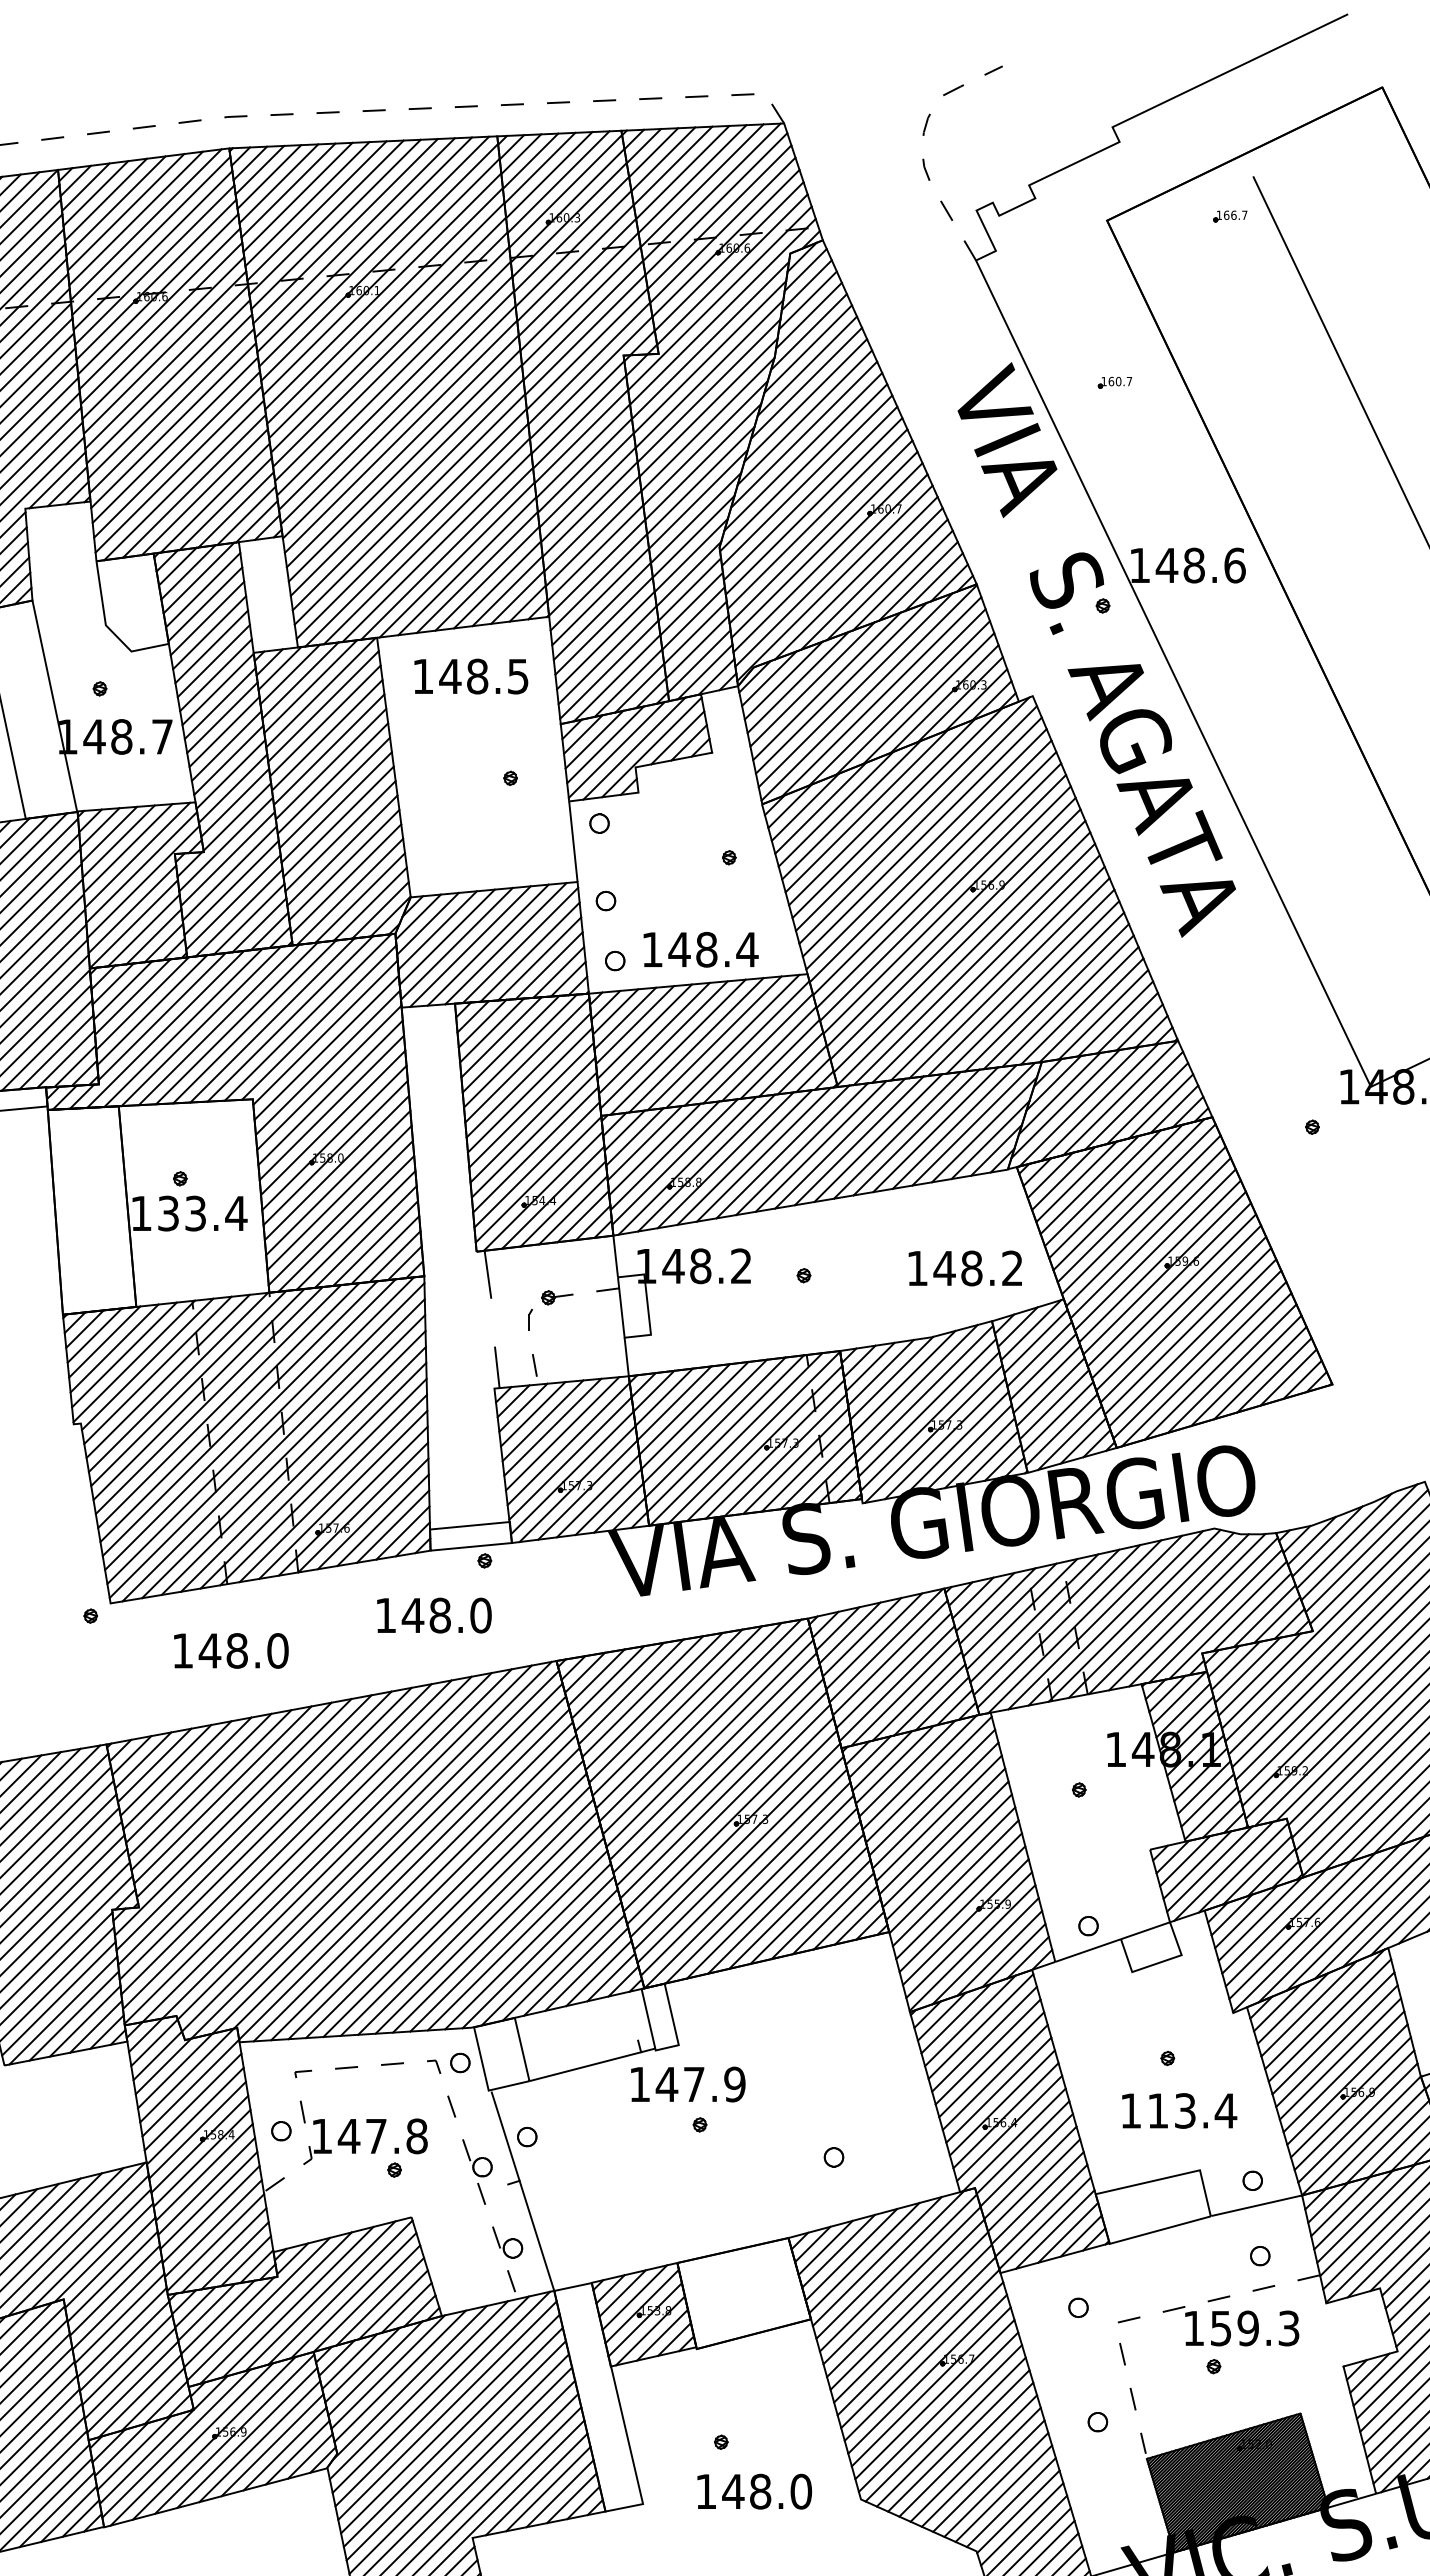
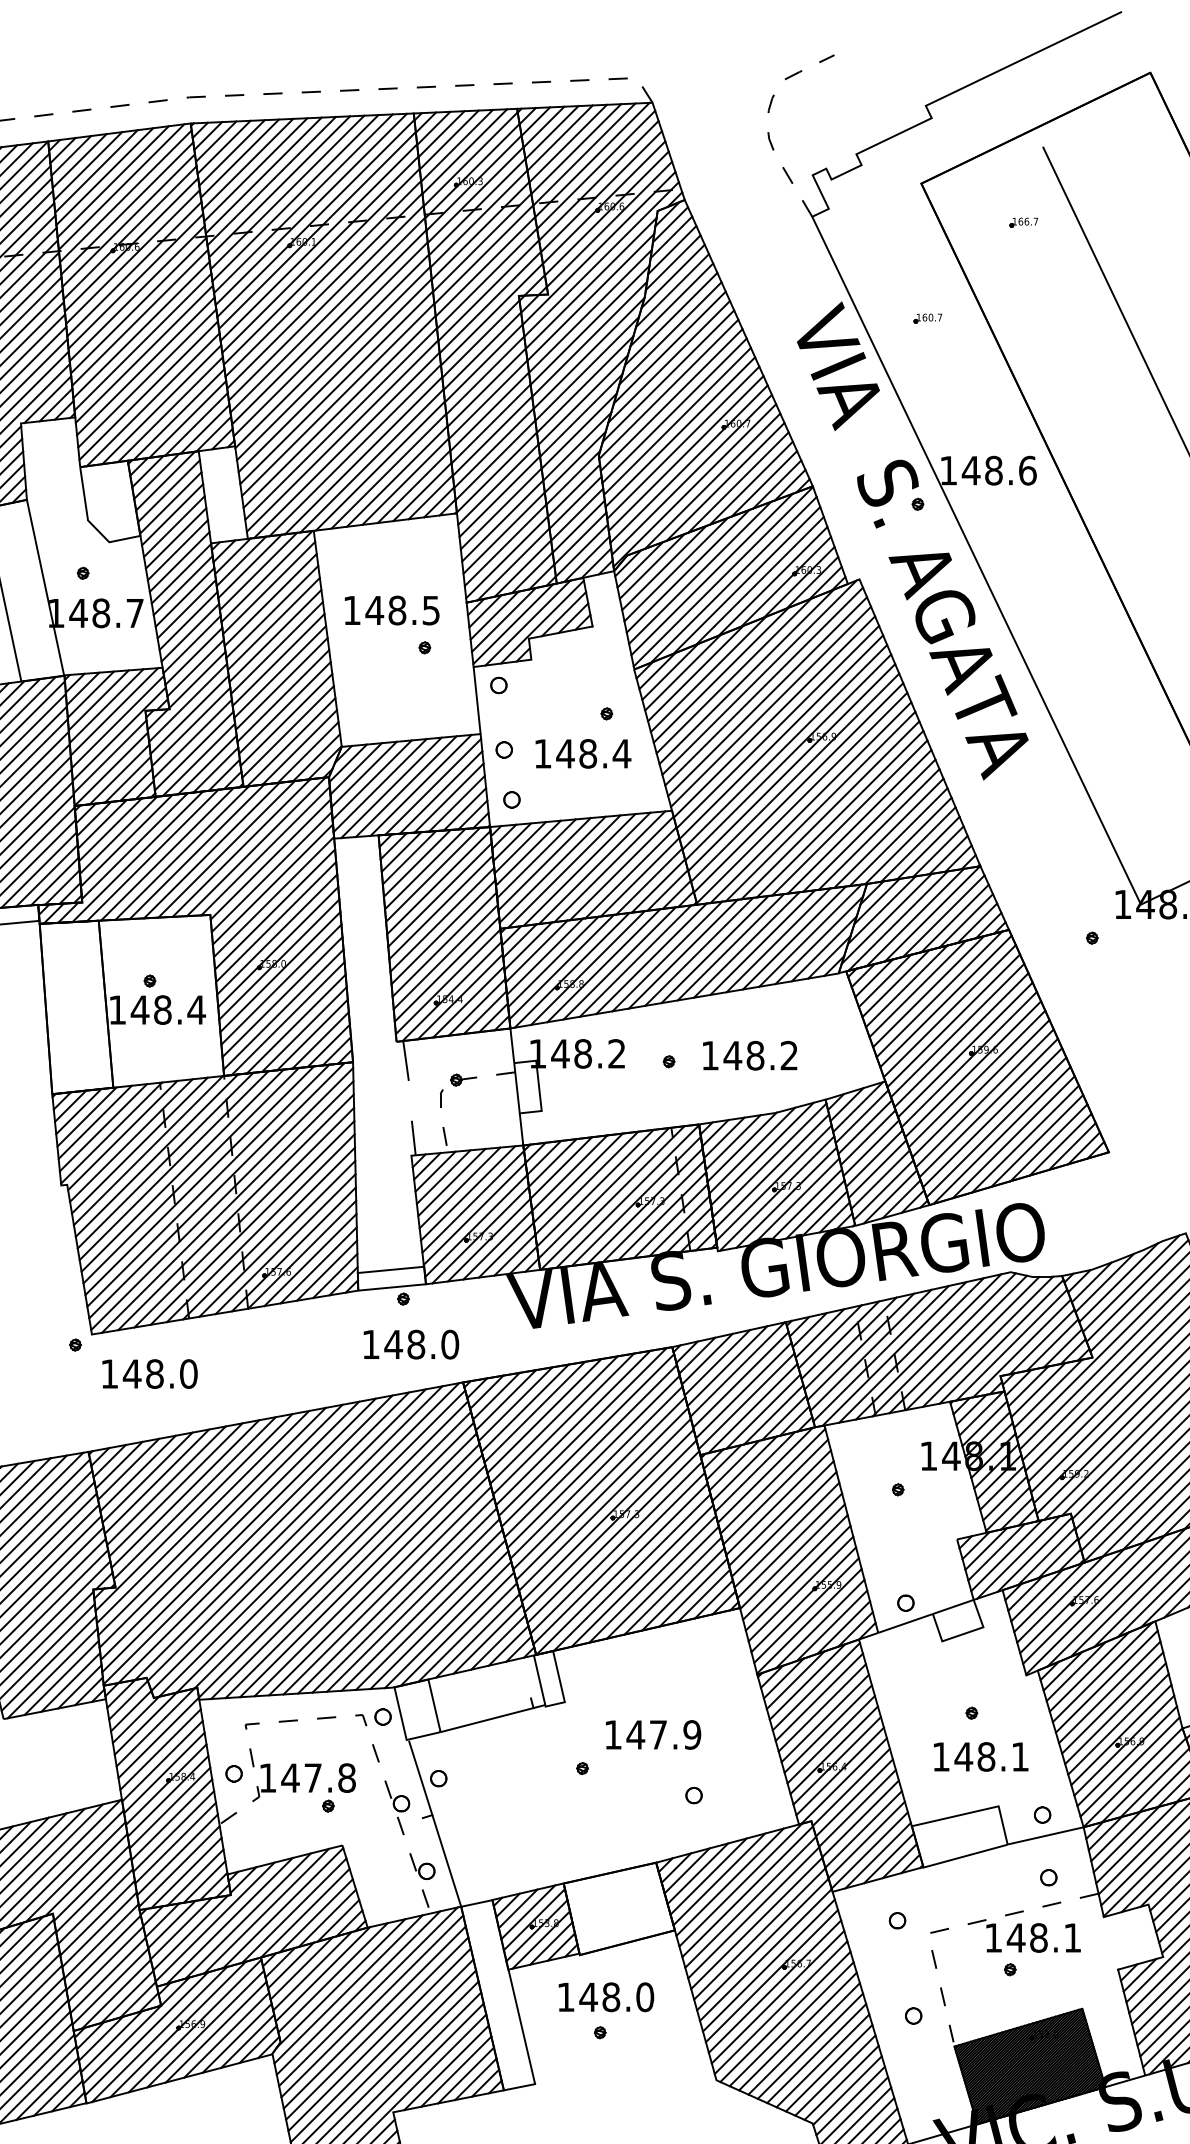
part: (1230, 216) -> (1024, 222), moved
text: (471, 676) -> (392, 610), moved
text: (700, 949) -> (582, 753), moved
text: (181, 1213) -> (150, 1009), 133.4 -> 148.4
text: (964, 1268) -> (749, 1055), moved
text: (434, 1615) -> (411, 1344), moved
text: (231, 1650) -> (150, 1373), moved
text: (688, 2084) -> (653, 1734), moved
text: (1191, 2110) -> (991, 1756), 113.4 -> 148.1
text: (1254, 2328) -> (1044, 1938), 159.3 -> 148.1
text: (754, 2491) -> (606, 1997), moved

